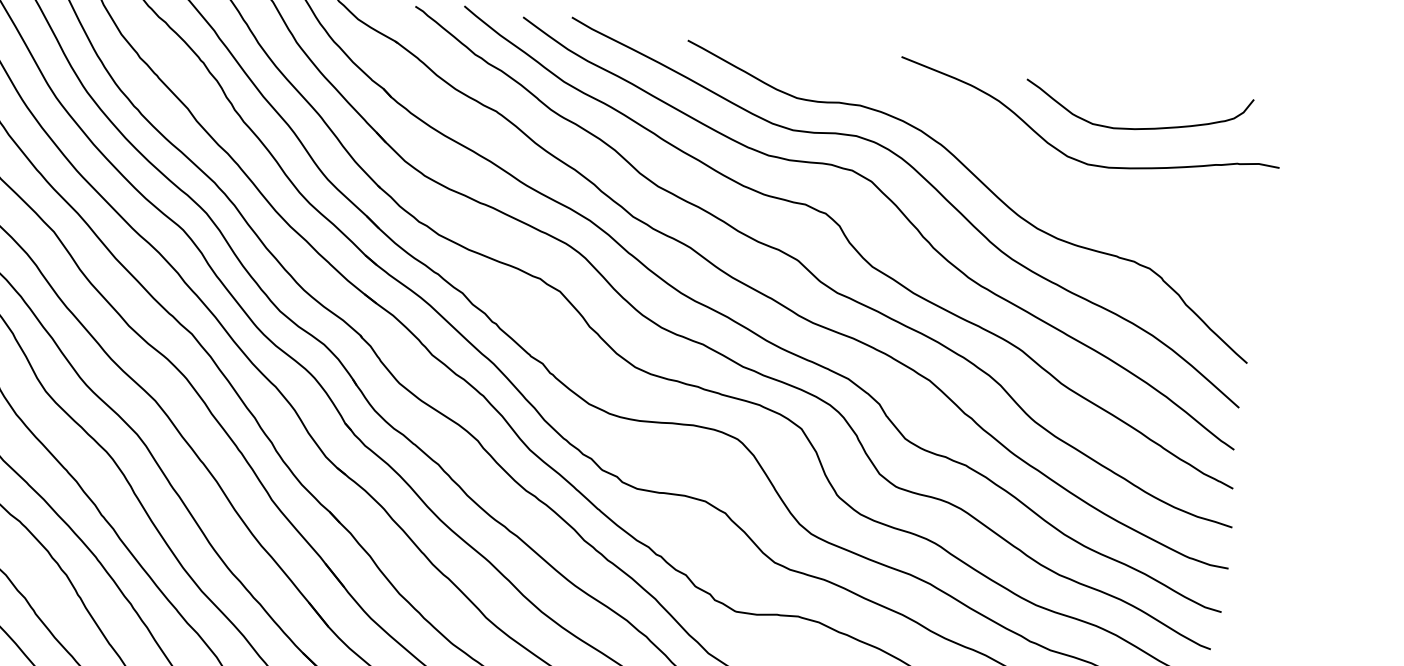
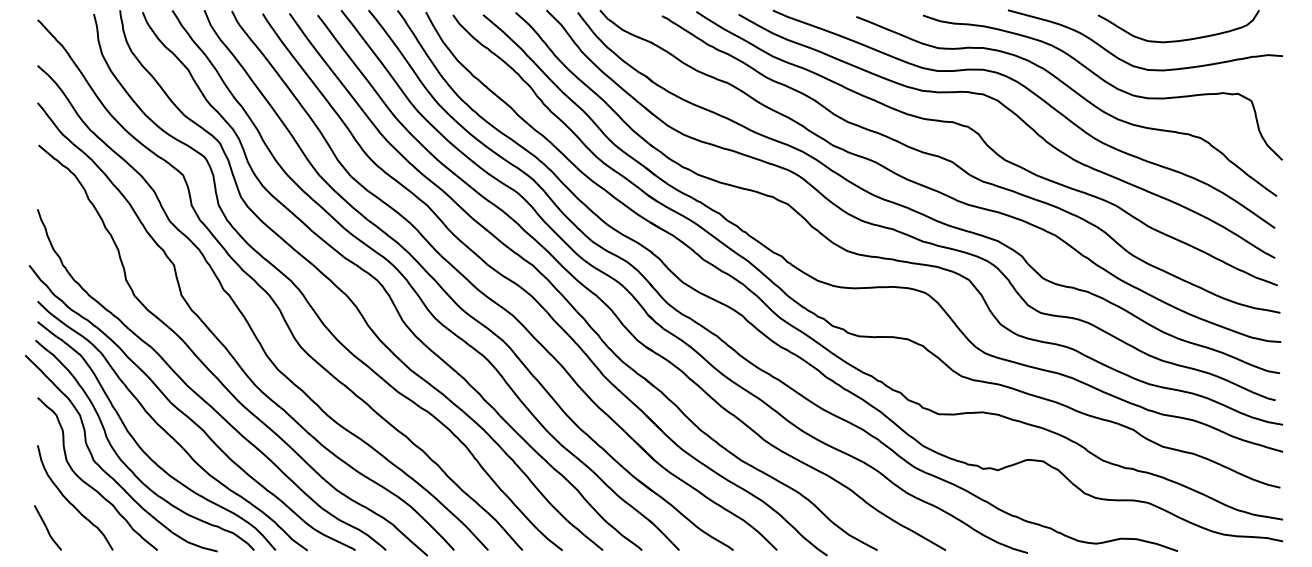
curve: (1027, 176) -> (1106, 83), added

